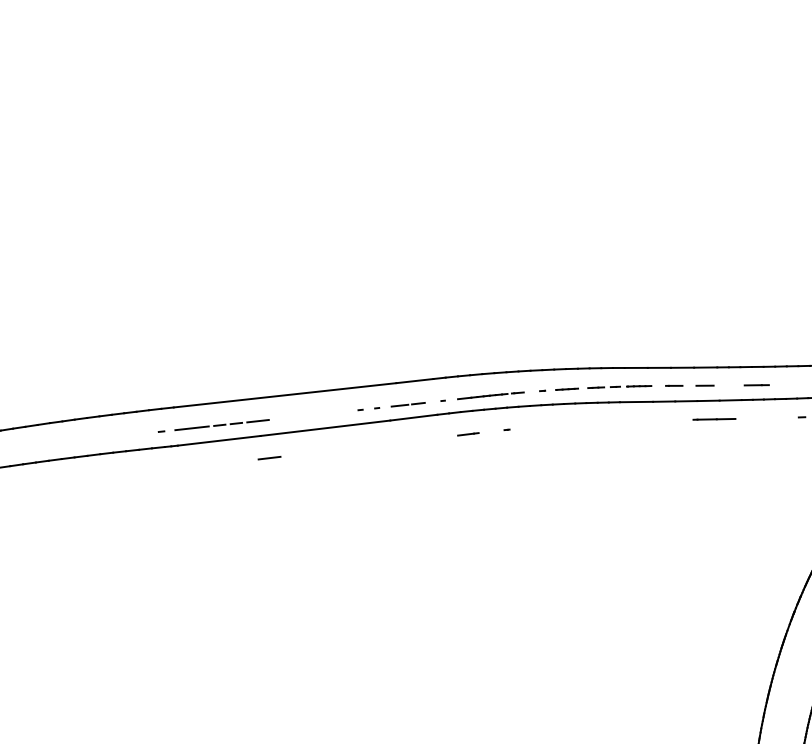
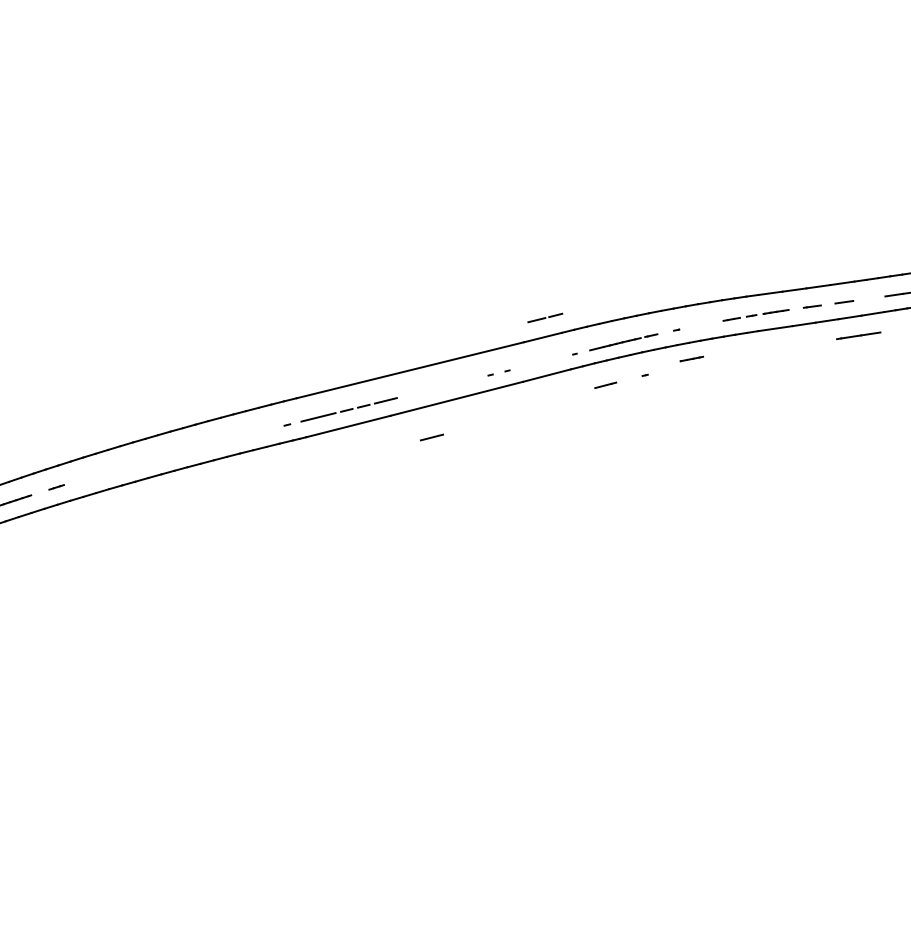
line: (566, 388) -> (691, 358), moved
line: (408, 404) -> (545, 317), moved
line: (269, 458) -> (431, 437), moved

